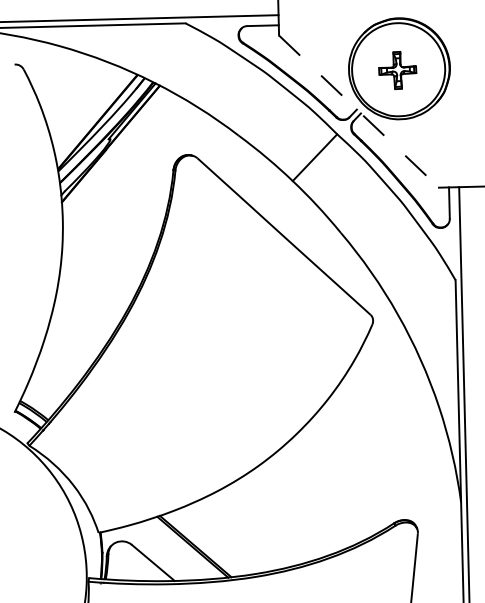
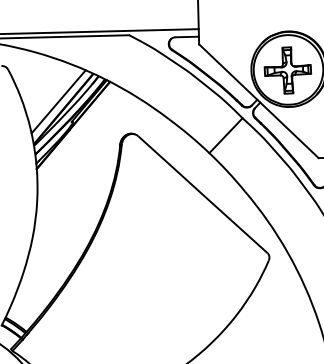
part: (397, 70) -> (287, 70), size x1.67
line: (359, 111) -> (259, 101), dashed -> solid
line: (91, 112) -> (58, 101), added

